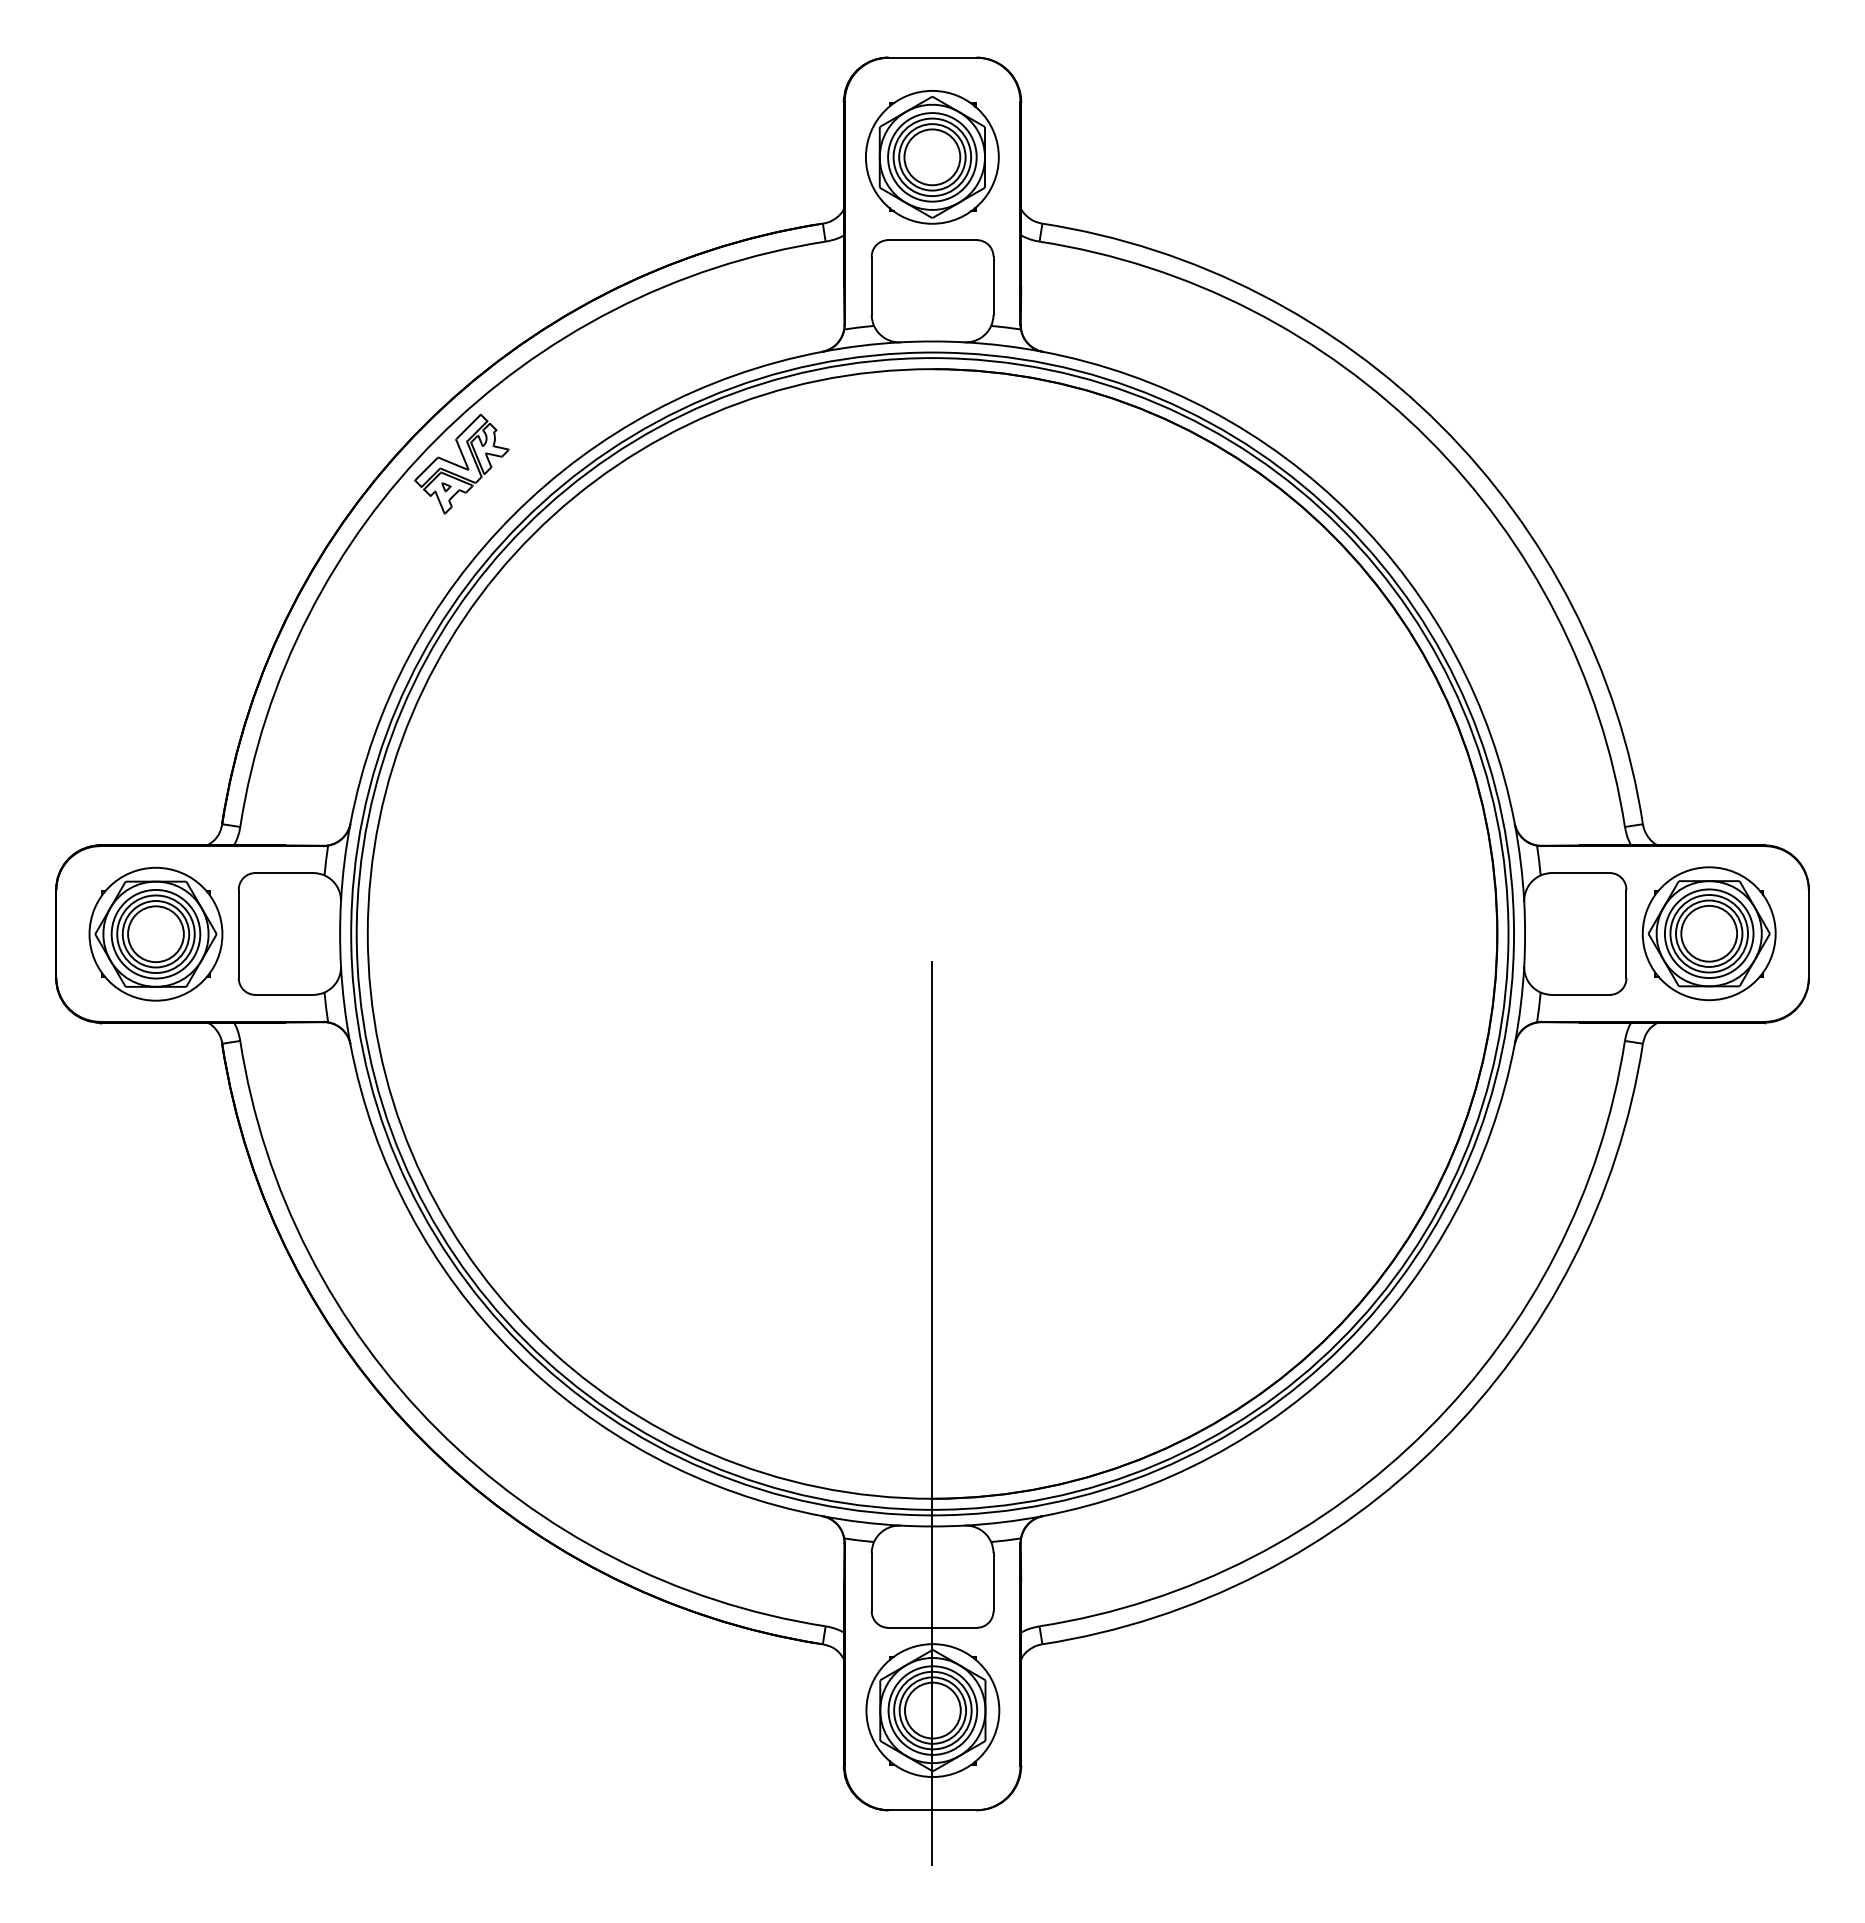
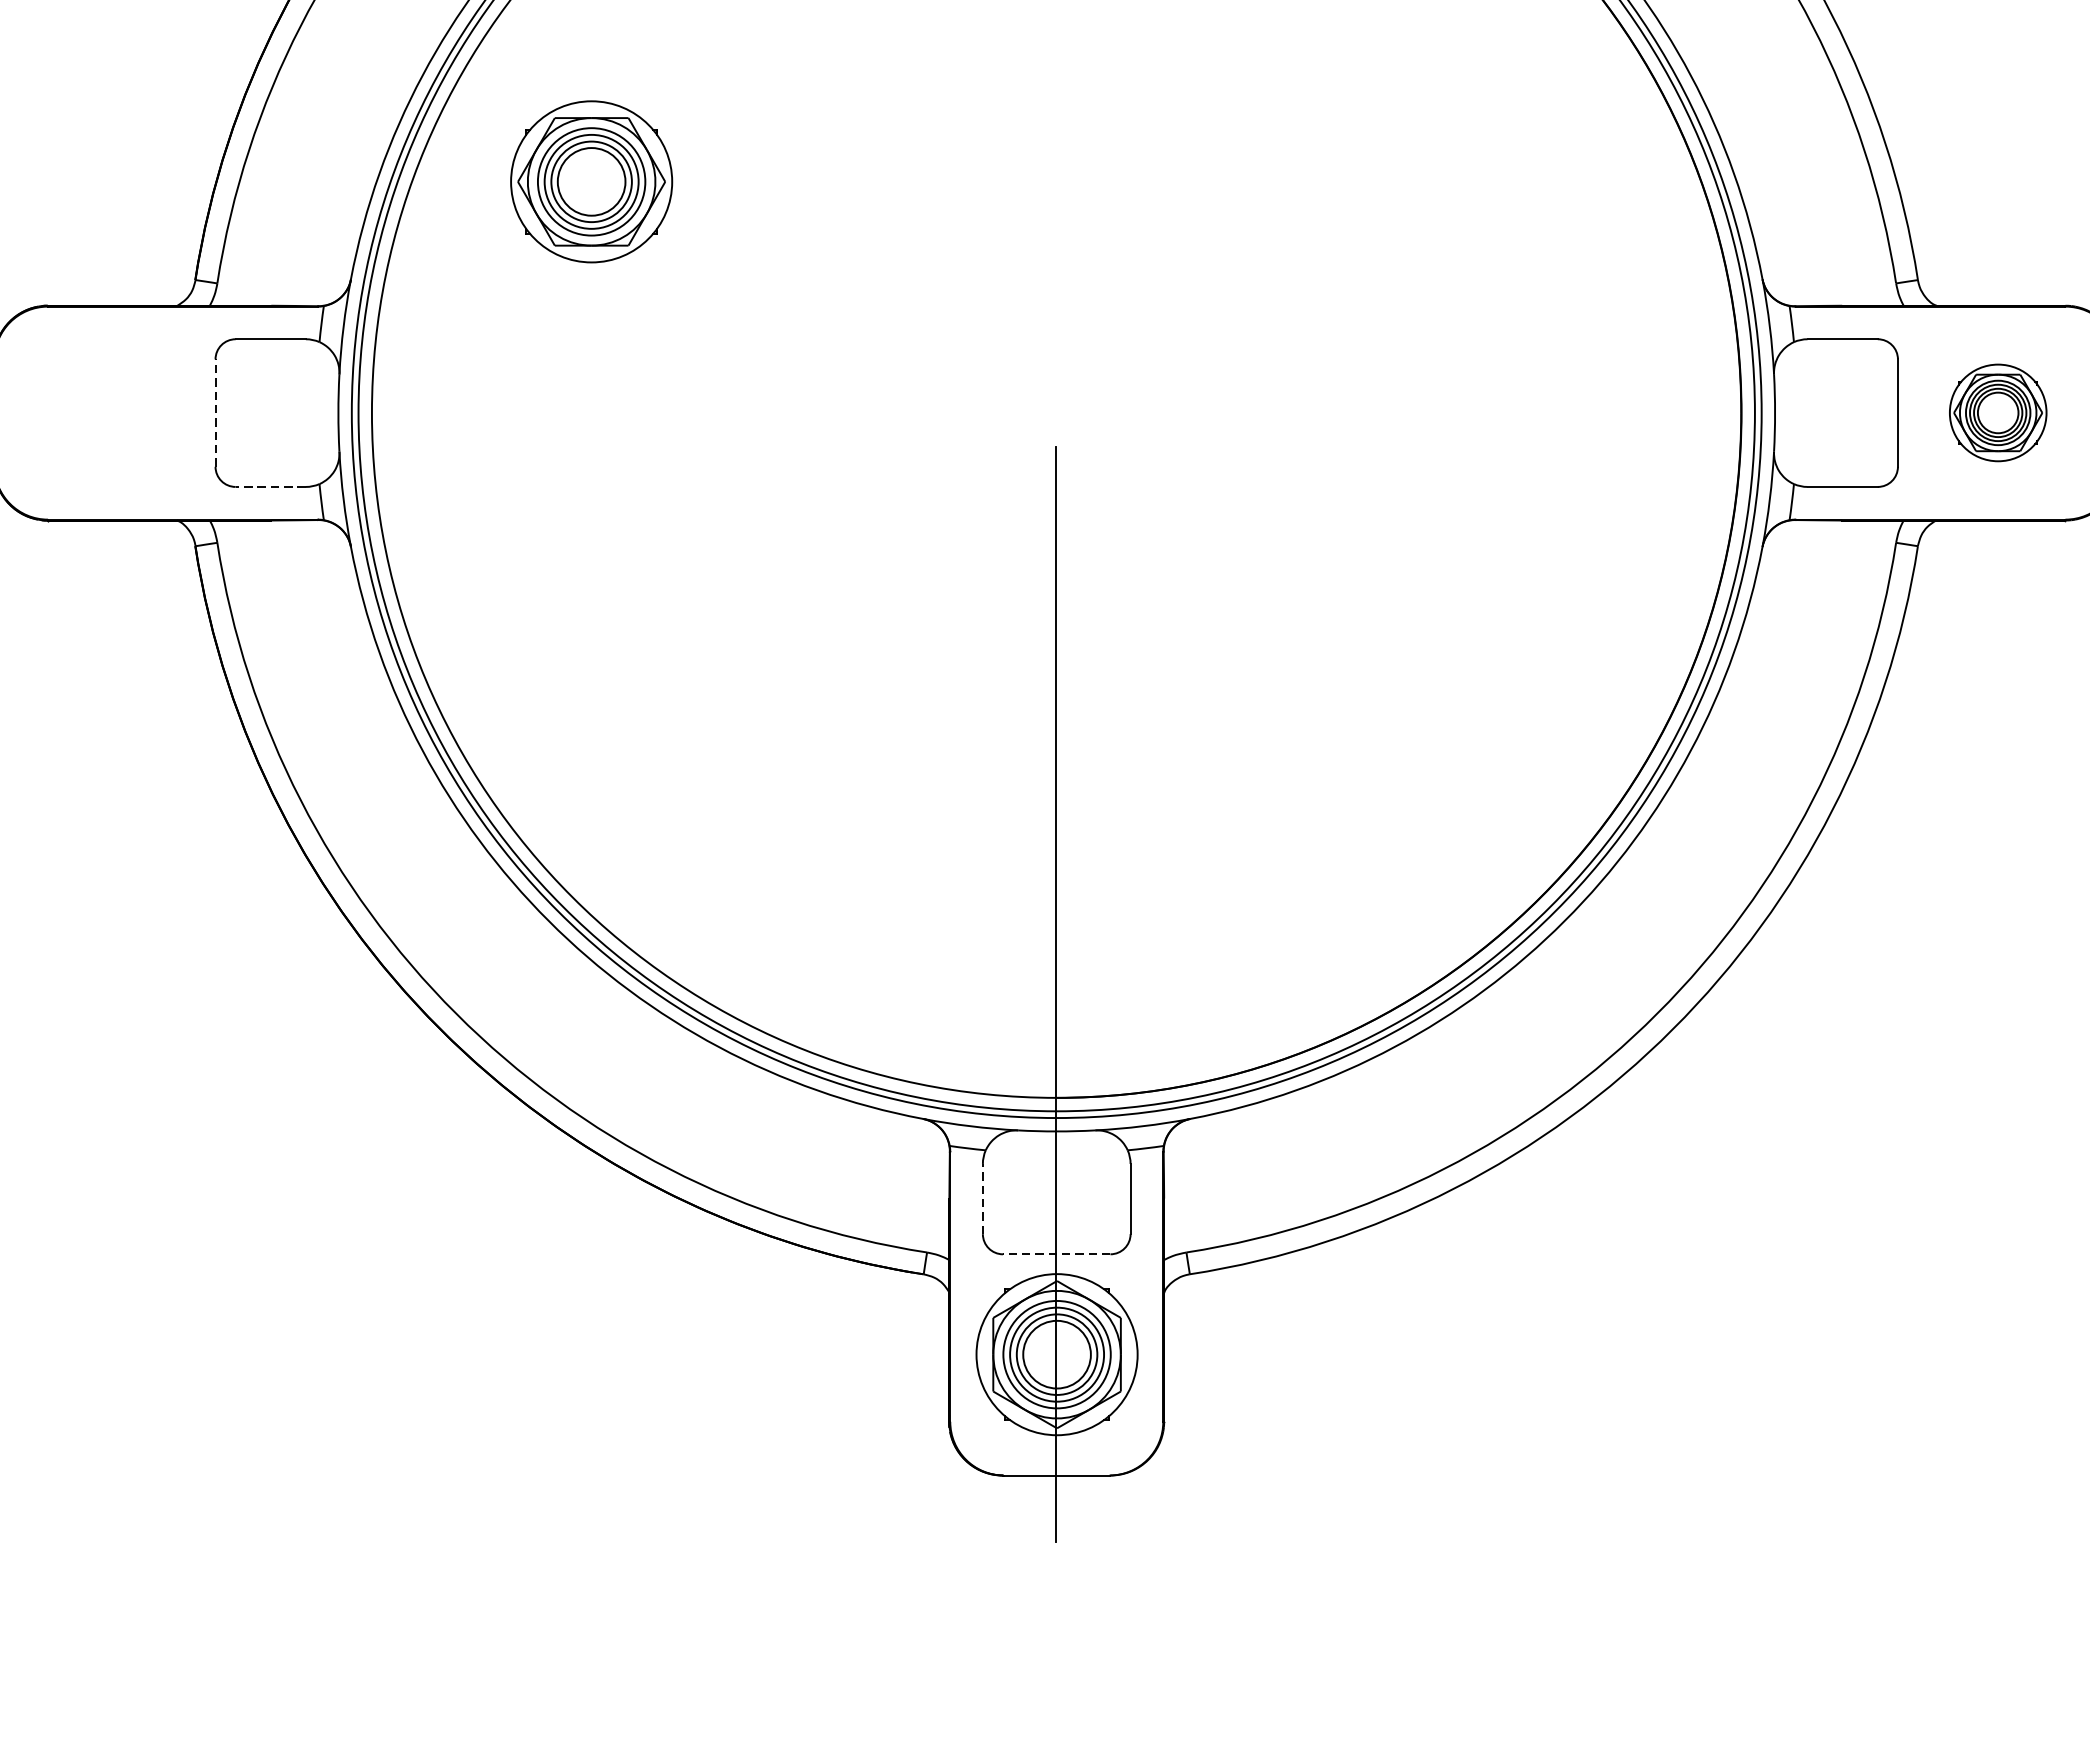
part: (155, 933) -> (591, 180), moved
line: (238, 933) -> (215, 412), solid -> dashed
part: (1708, 933) -> (1997, 412), size x0.6
line: (284, 994) -> (270, 486), solid -> dashed
line: (871, 1582) -> (982, 1199), solid -> dashed
line: (932, 1627) -> (1056, 1253), solid -> dashed

